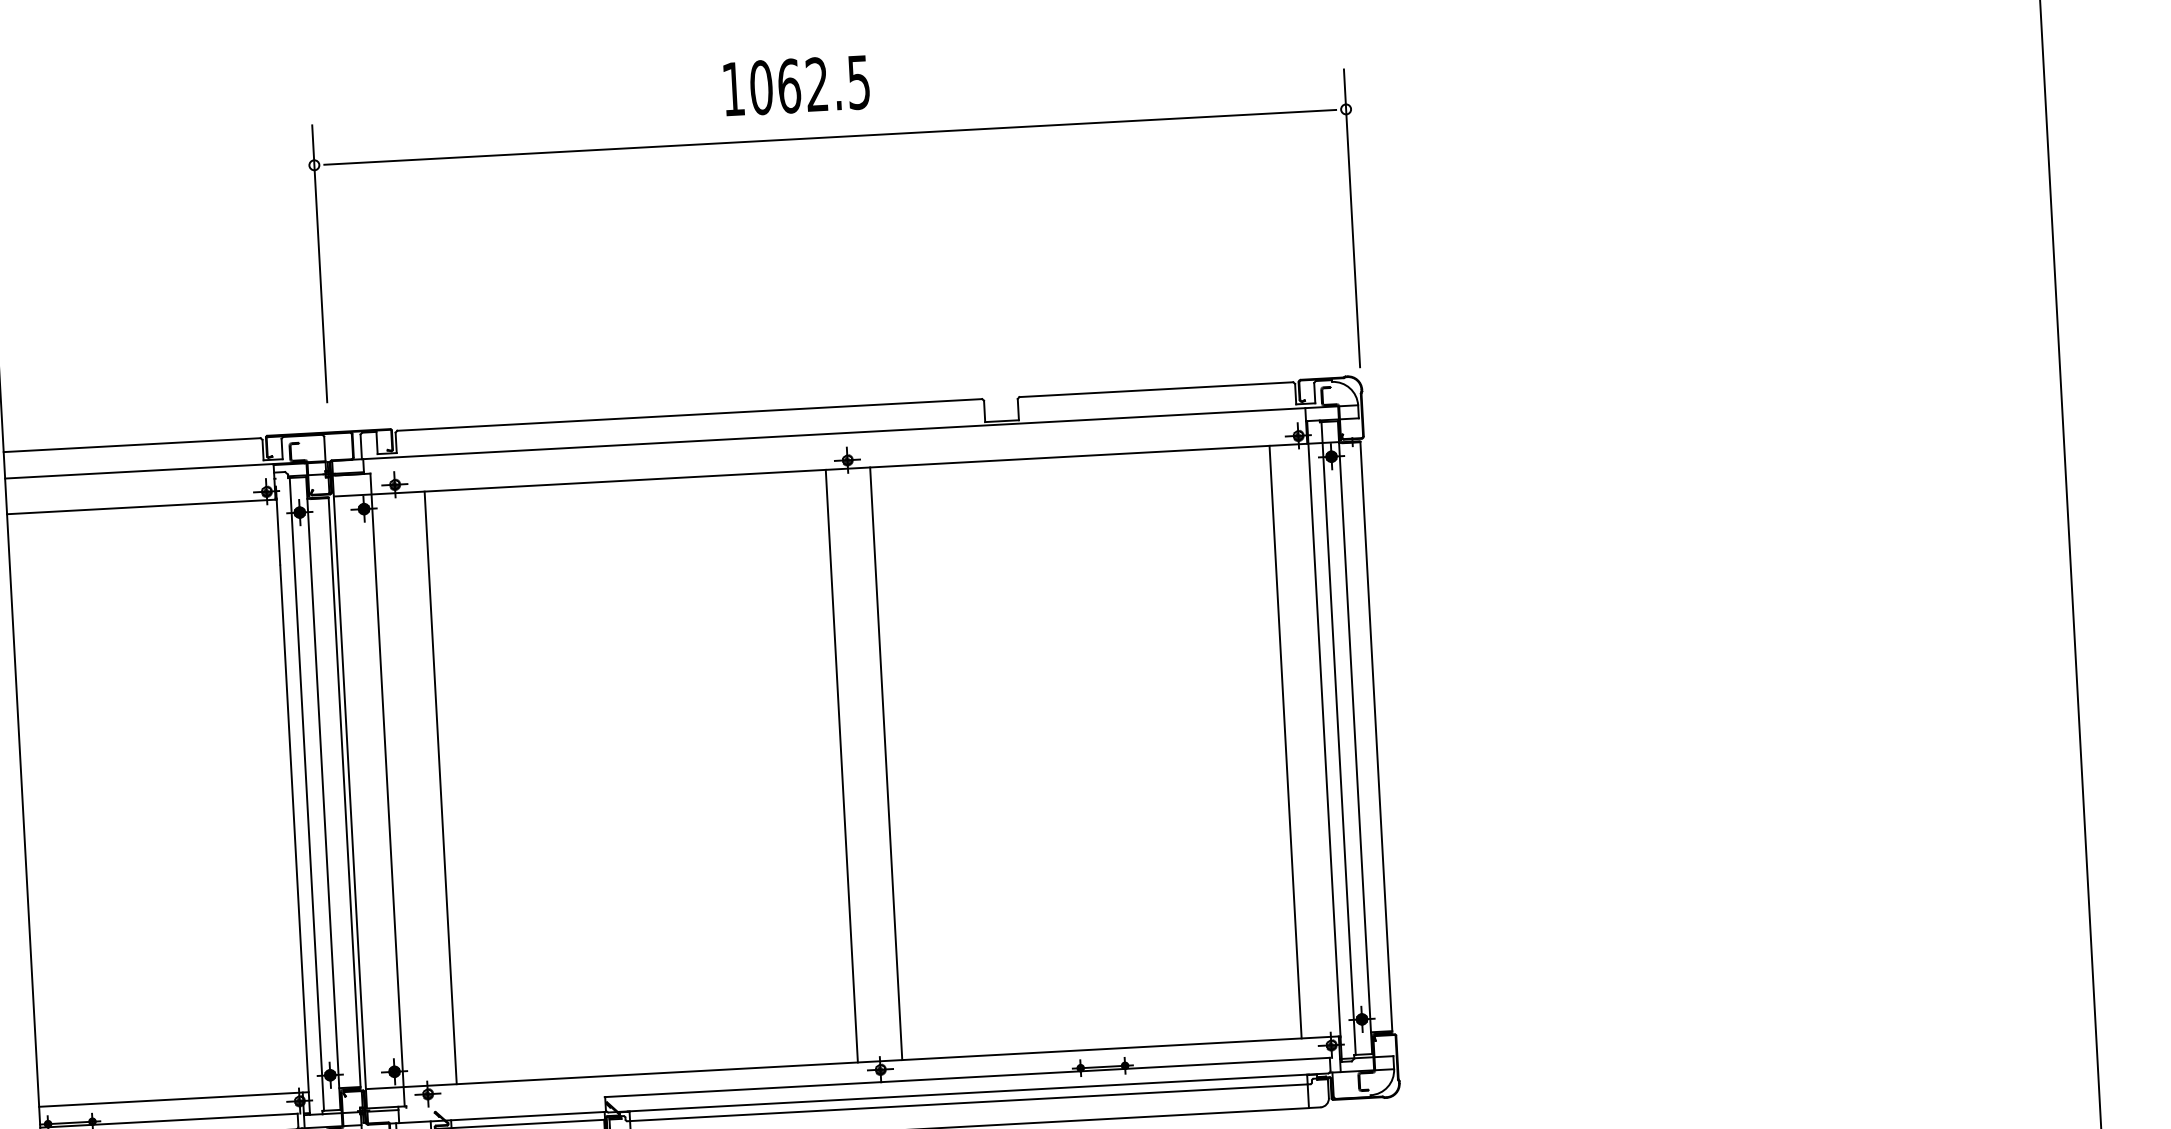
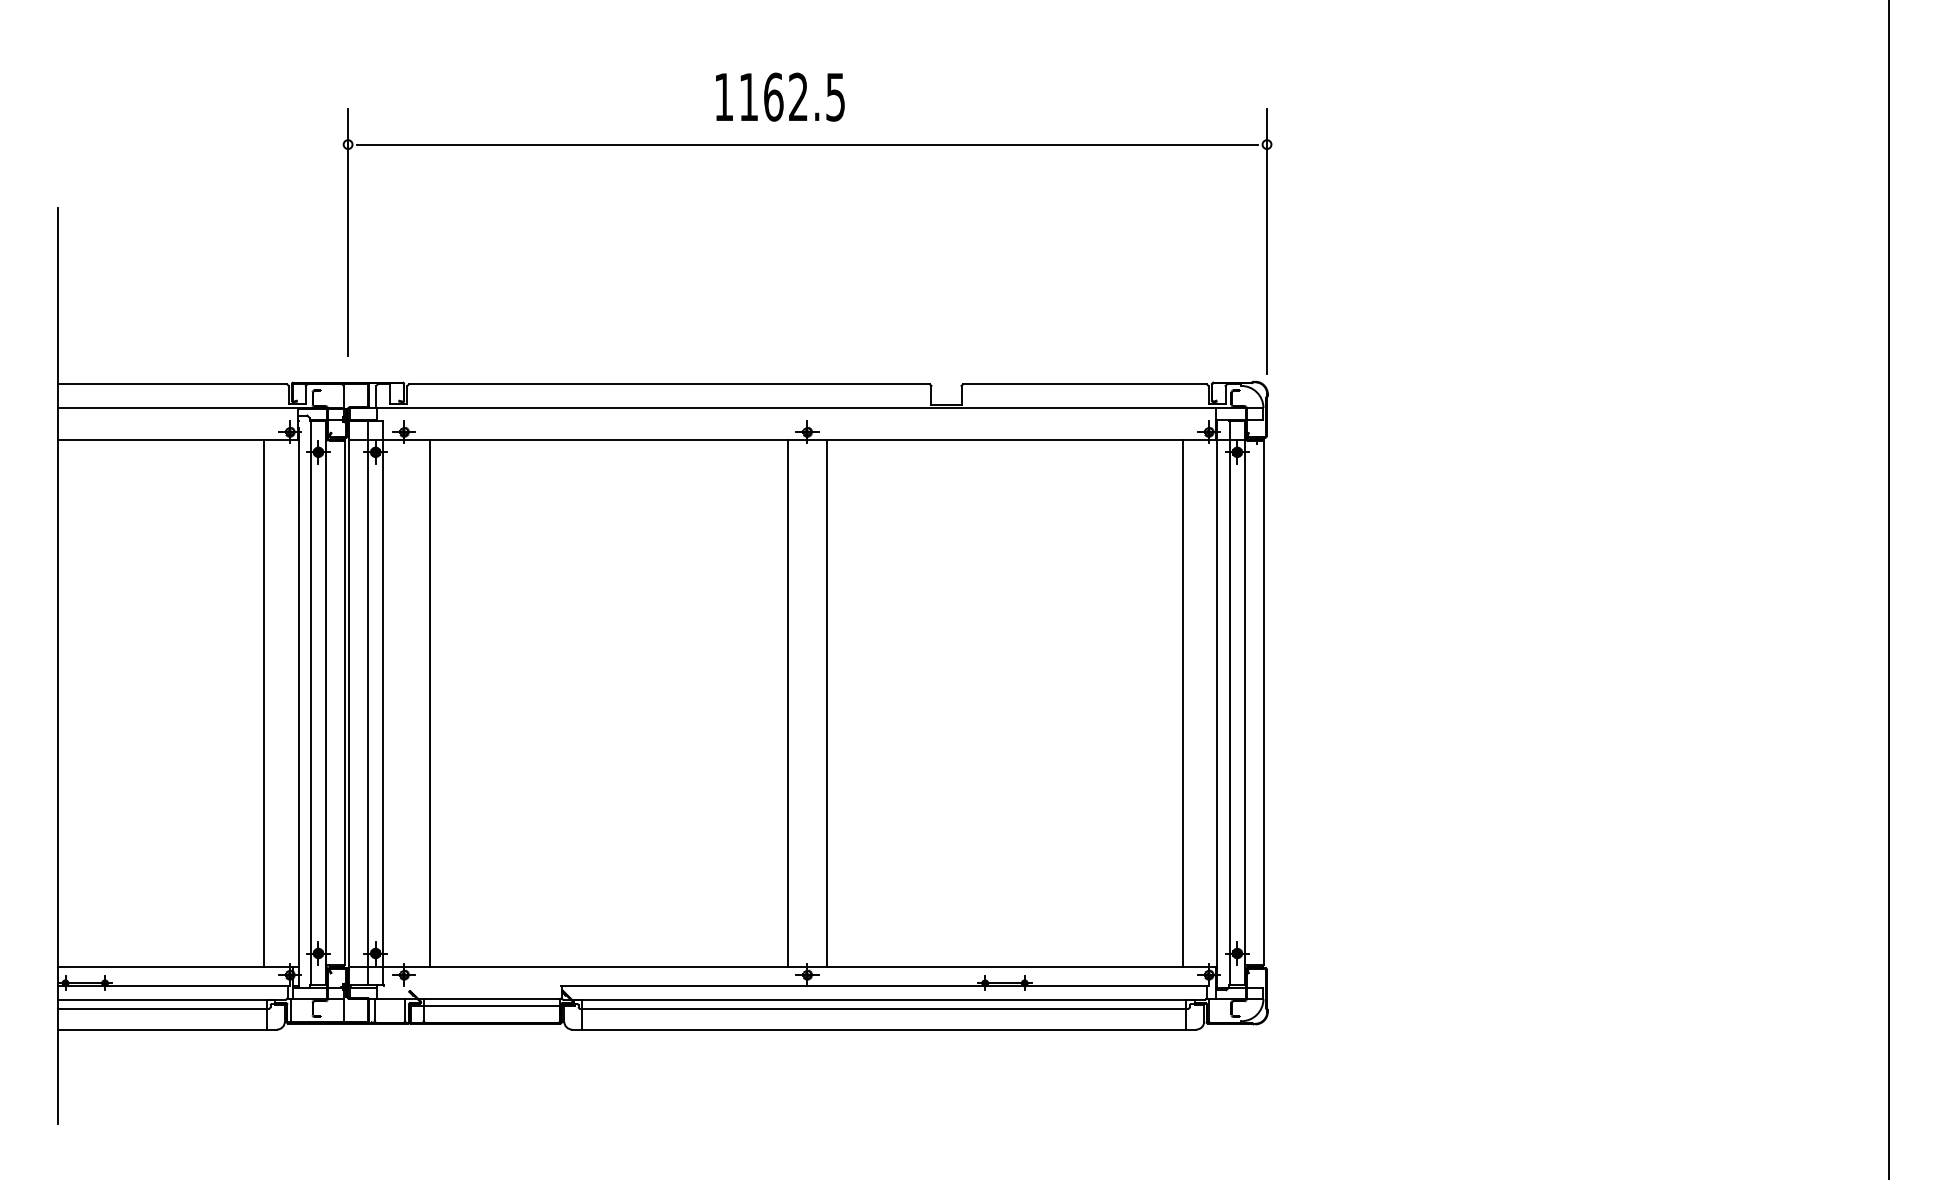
text: (761, 86) -> (748, 96), 1062.5 -> 1162.5
line: (371, 790) -> (368, 702), added
line: (253, 797) -> (263, 703), added

